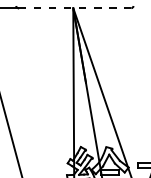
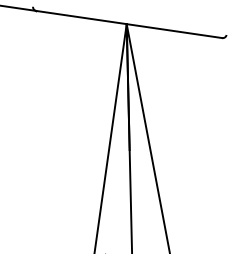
line: (75, 8) -> (130, 25), dashed -> solid

